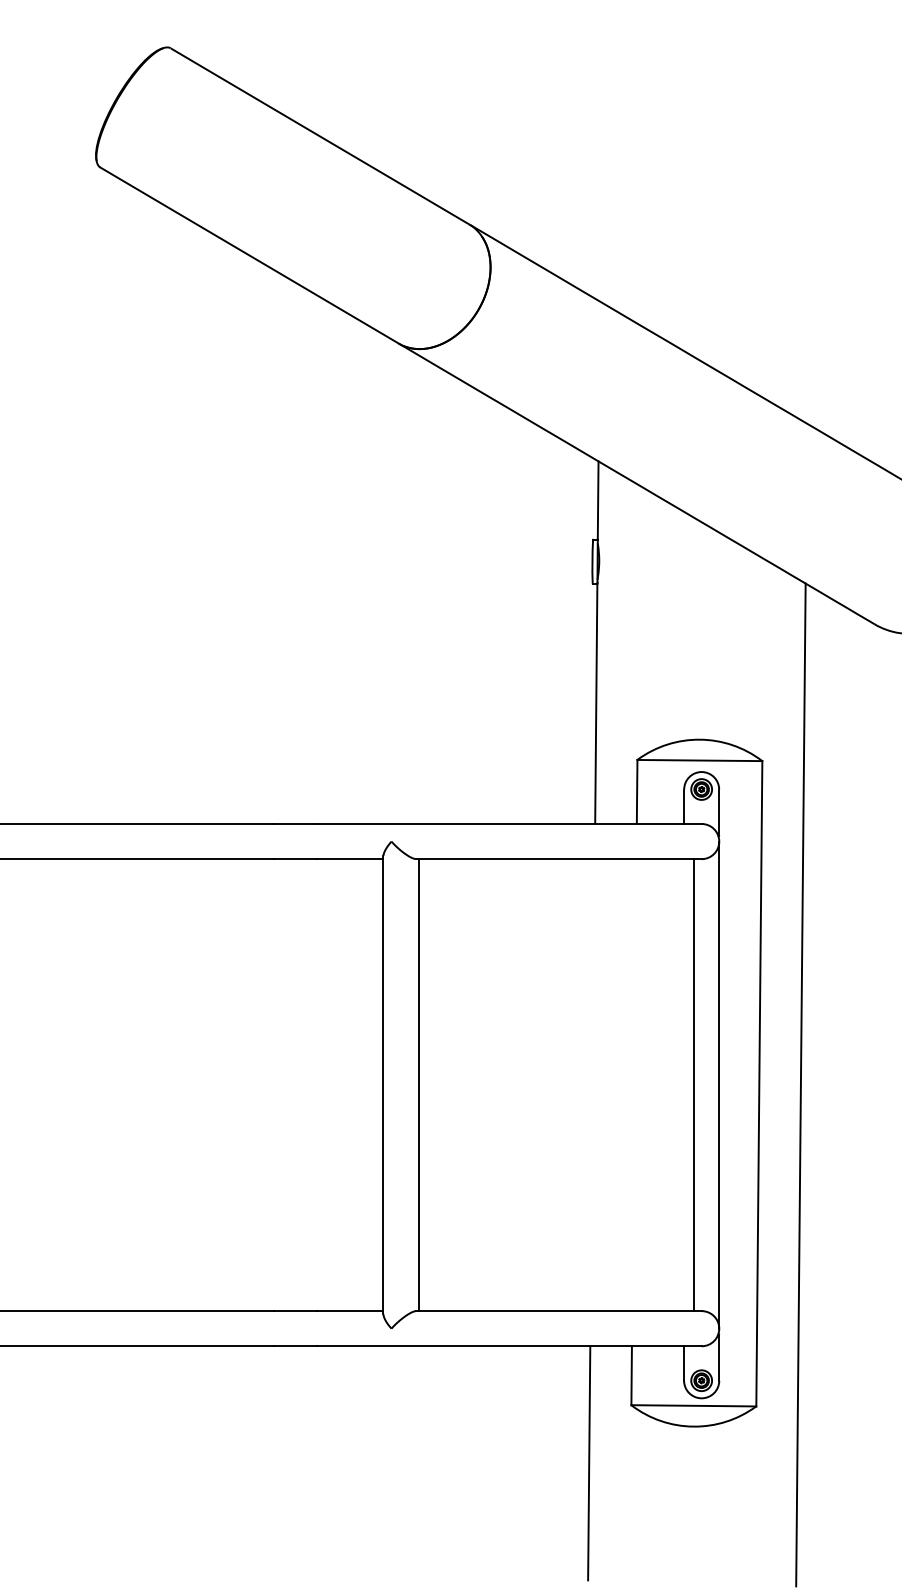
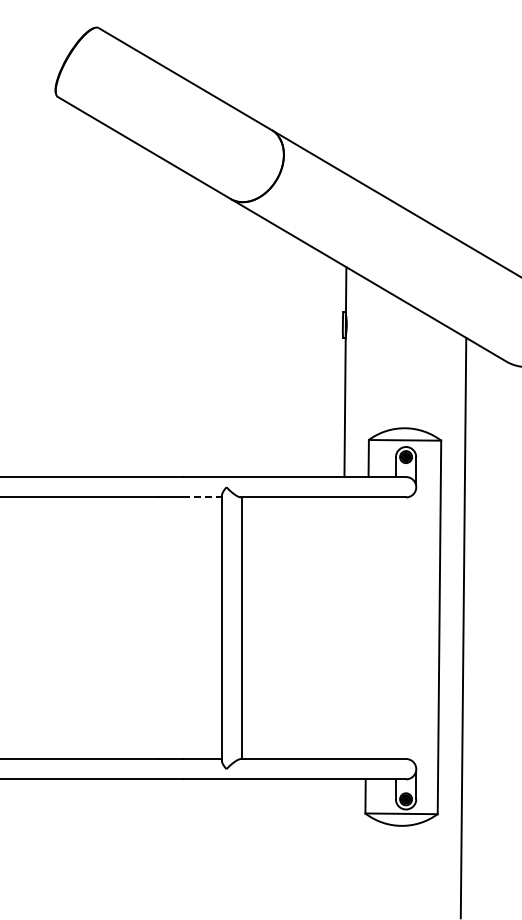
line: (351, 859) -> (203, 497), solid -> dashed
line: (693, 1085) -> (401, 628), removed
line: (719, 1085) -> (416, 628), removed
line: (588, 1462) -> (340, 846), removed

